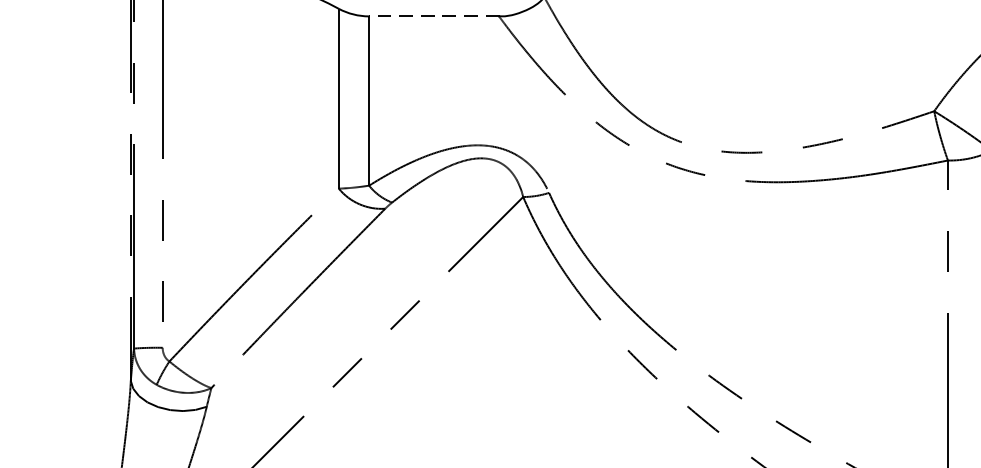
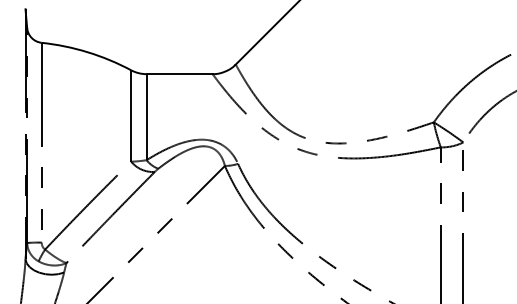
line: (433, 17) -> (179, 74), dashed -> solid

